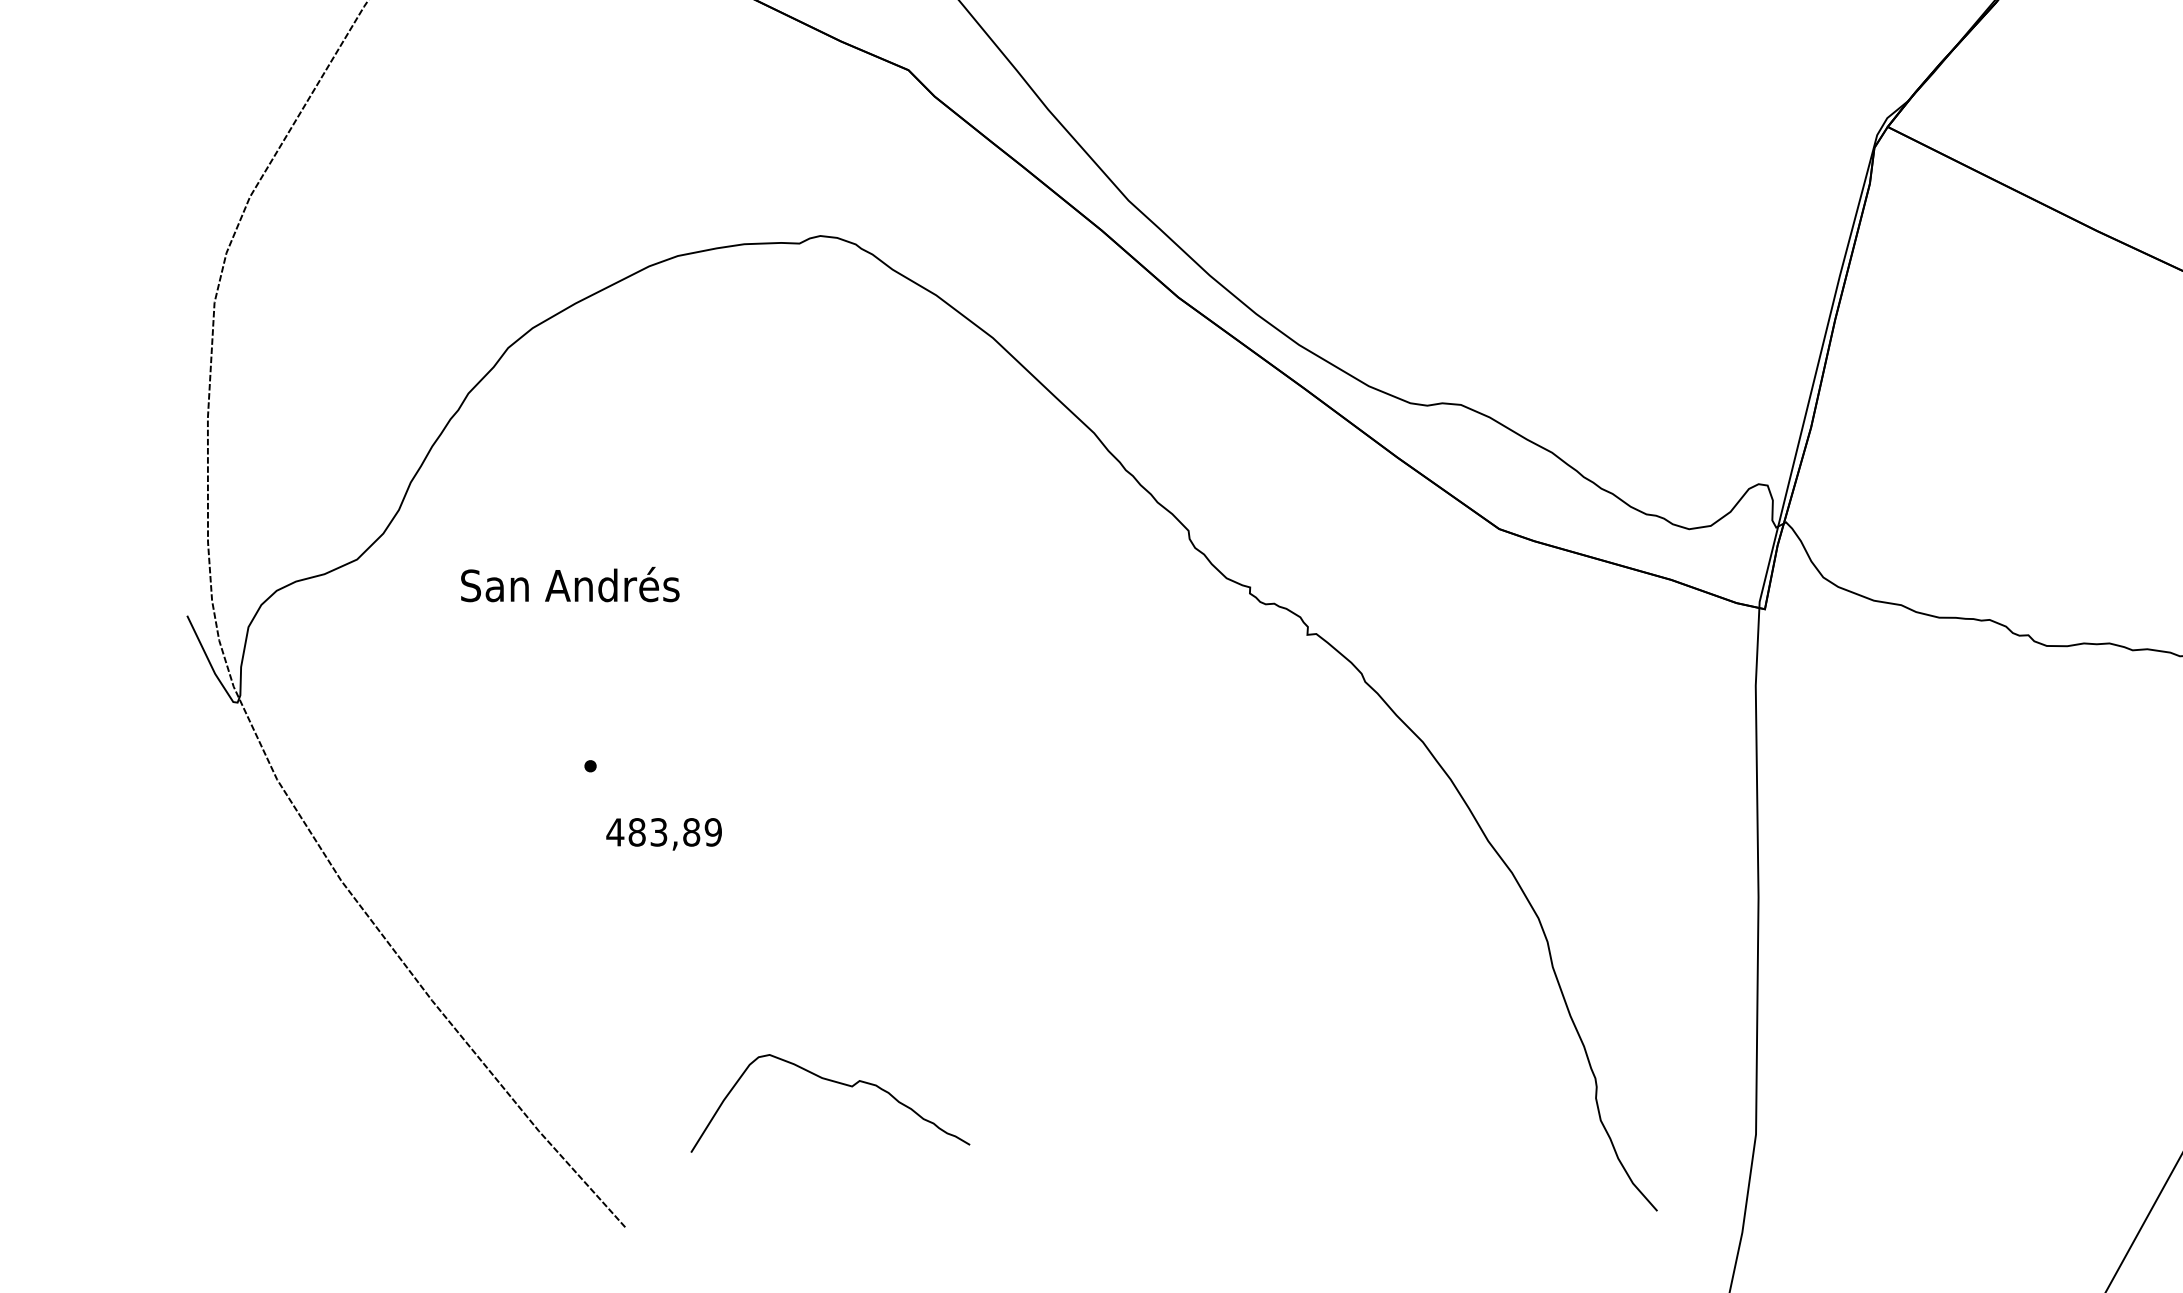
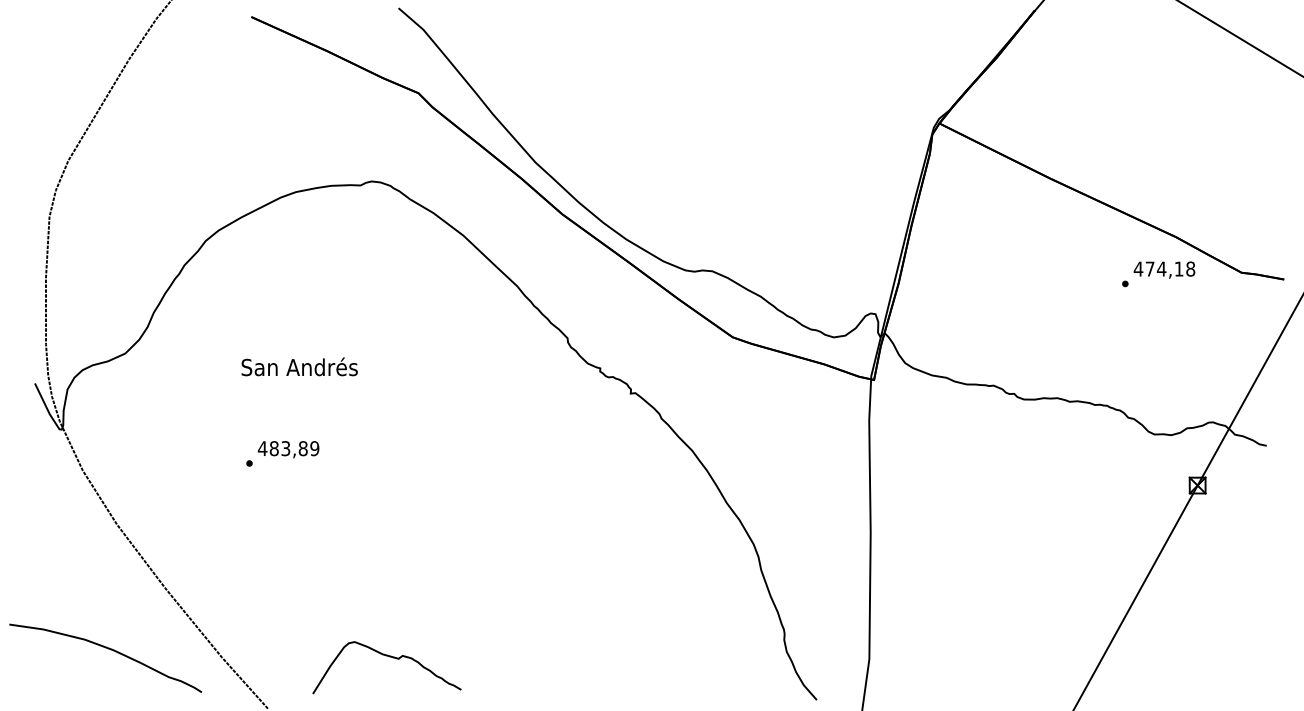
text: (569, 583) -> (299, 366), moved
text: (663, 833) -> (288, 449), moved
curve: (834, 1084) -> (389, 657), moved
curve: (325, 1115) -> (108, 649), added

